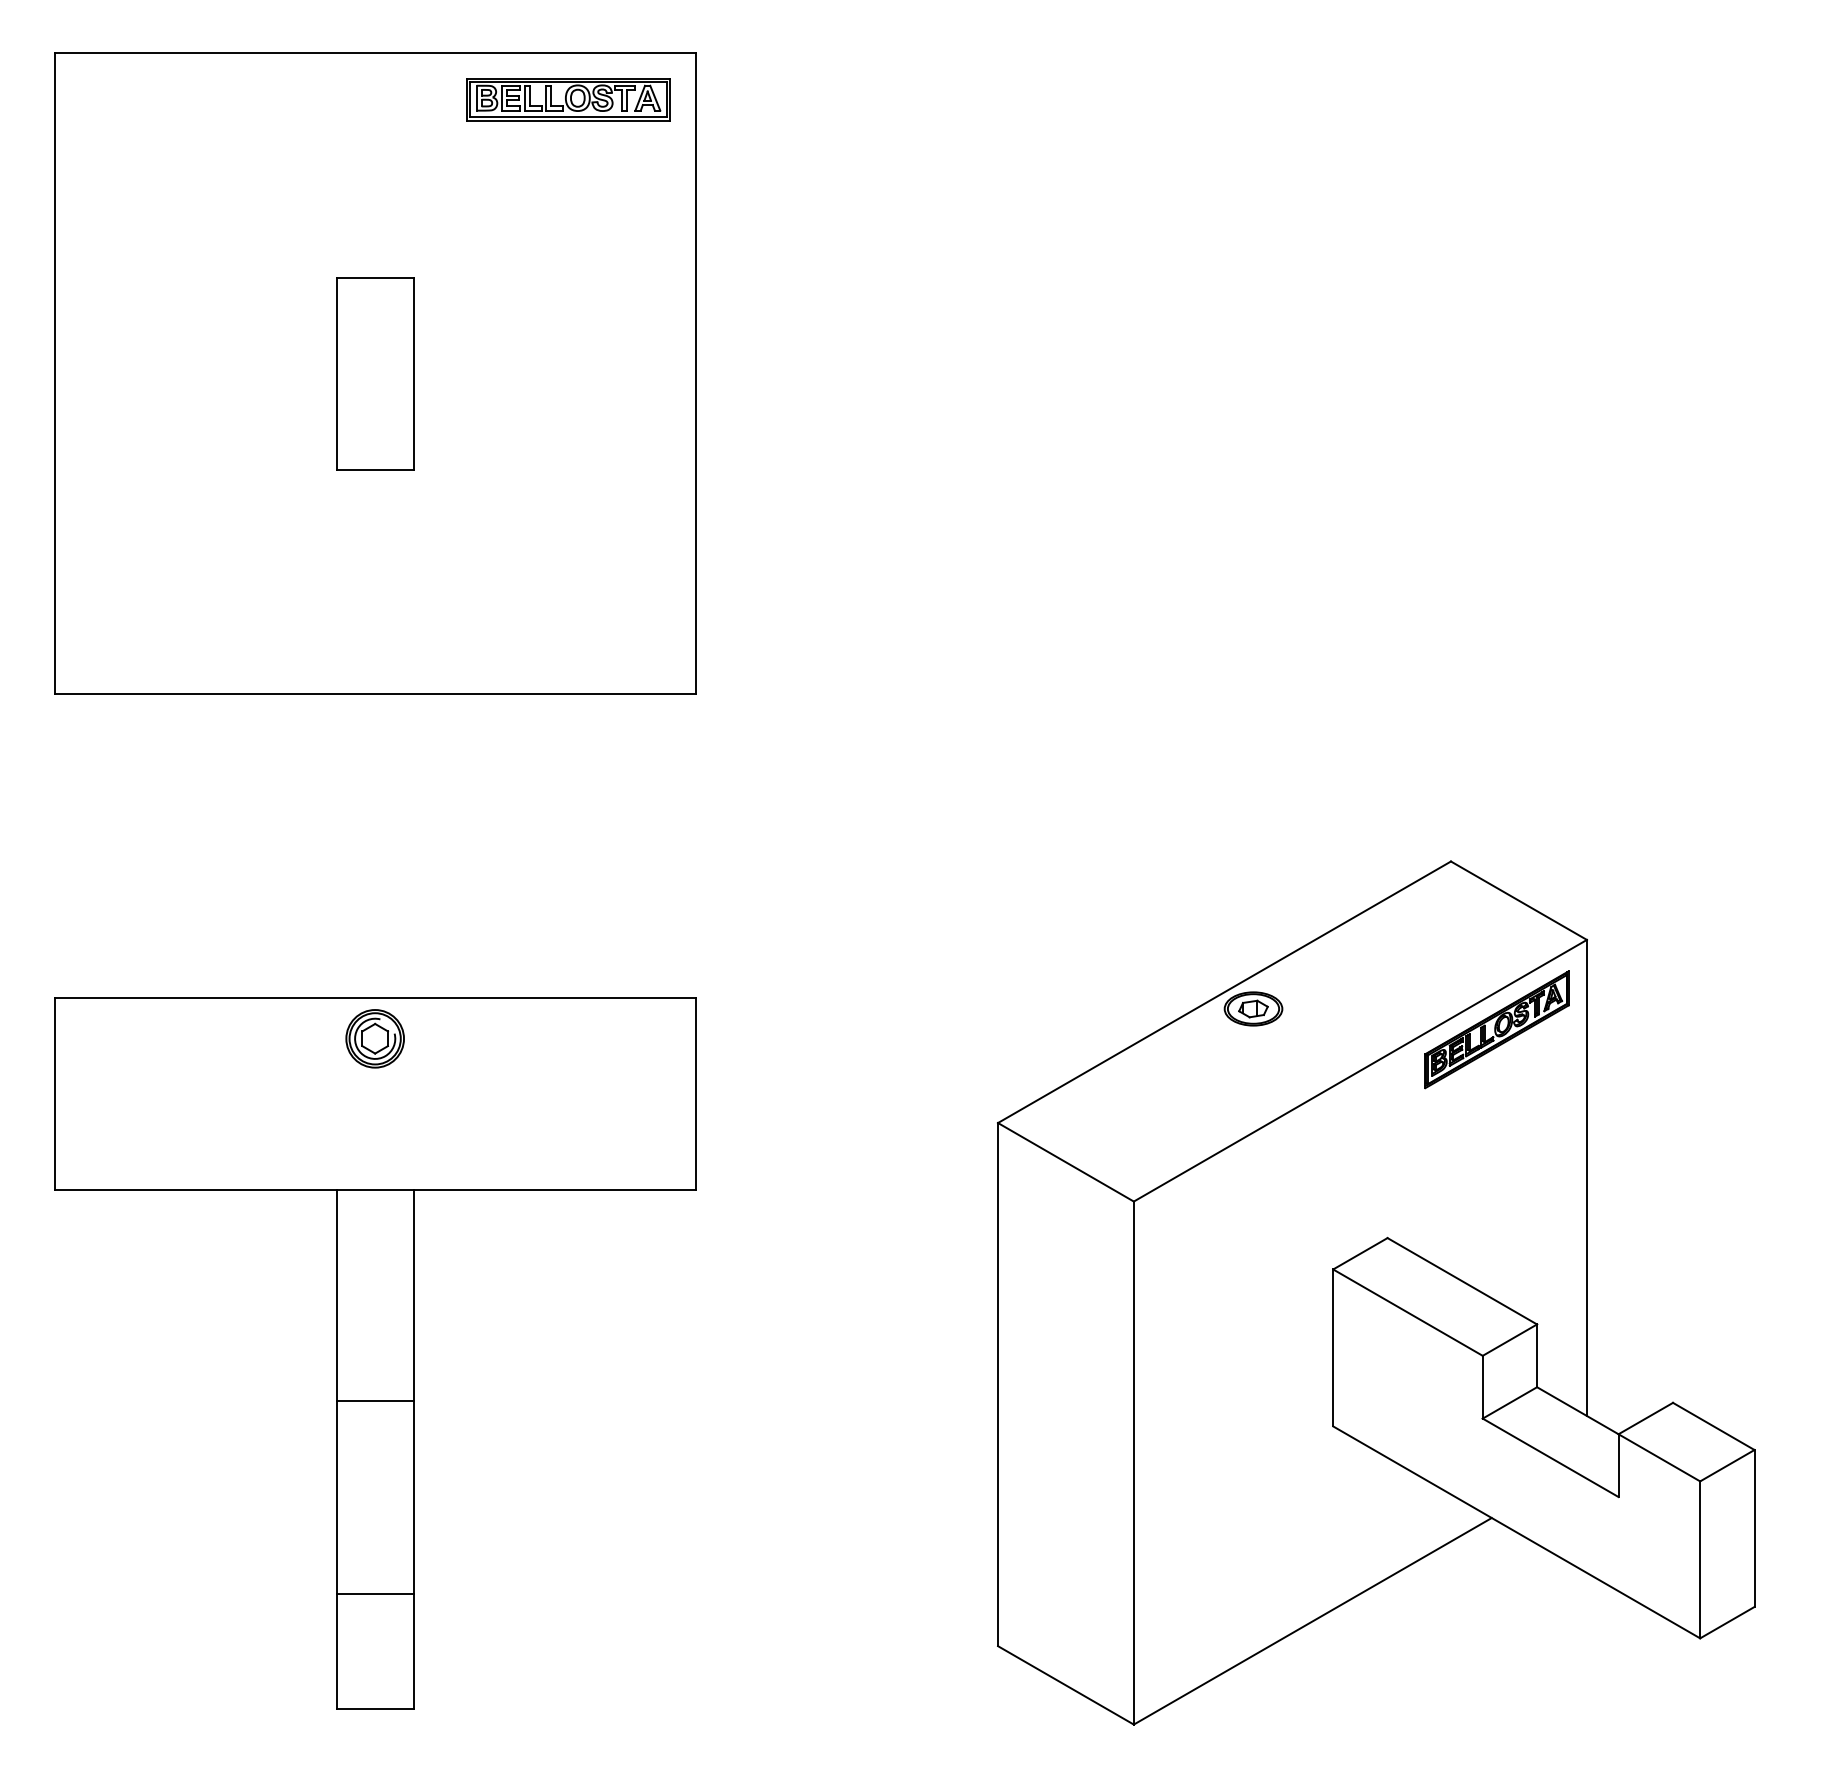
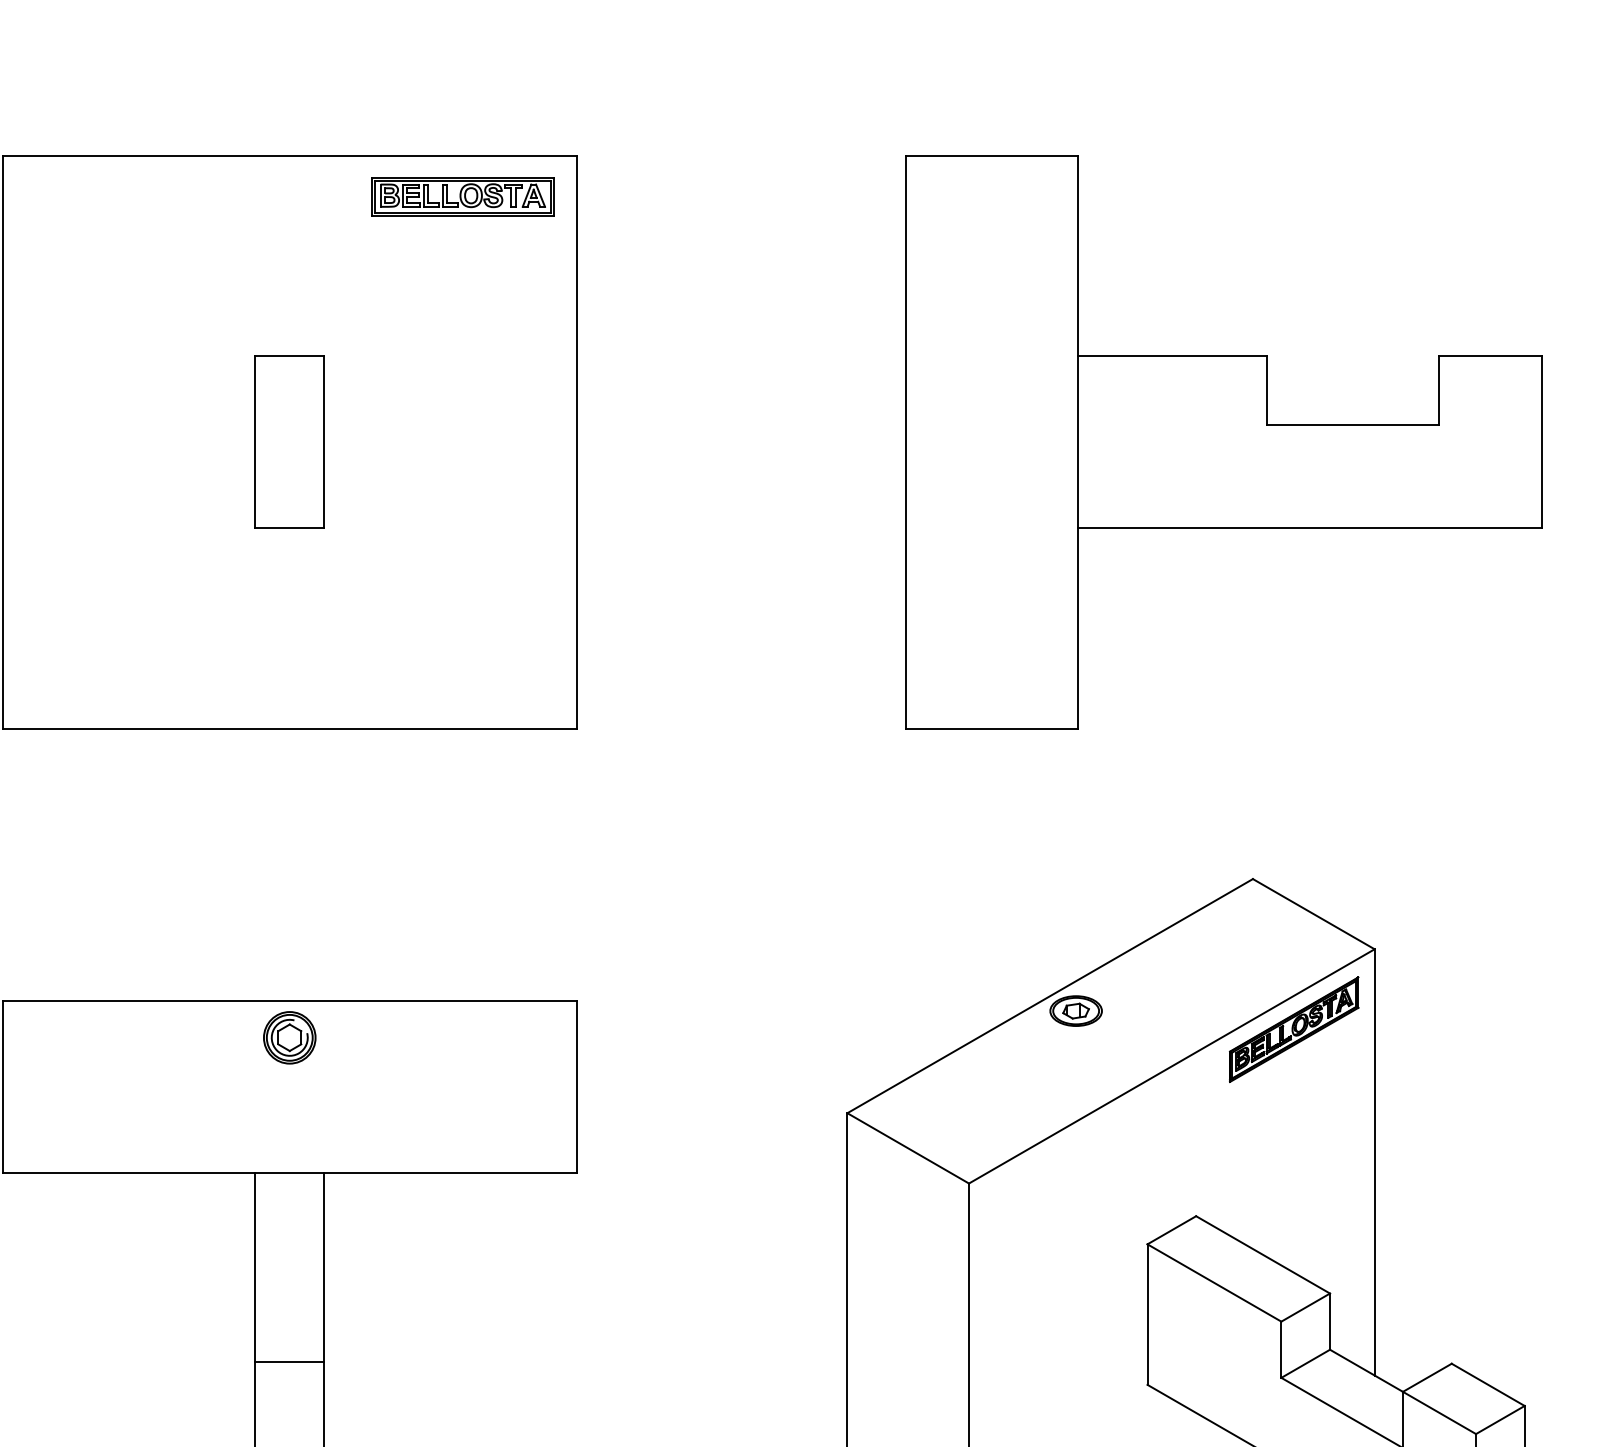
part: (1418, 373) -> (1223, 442), added

